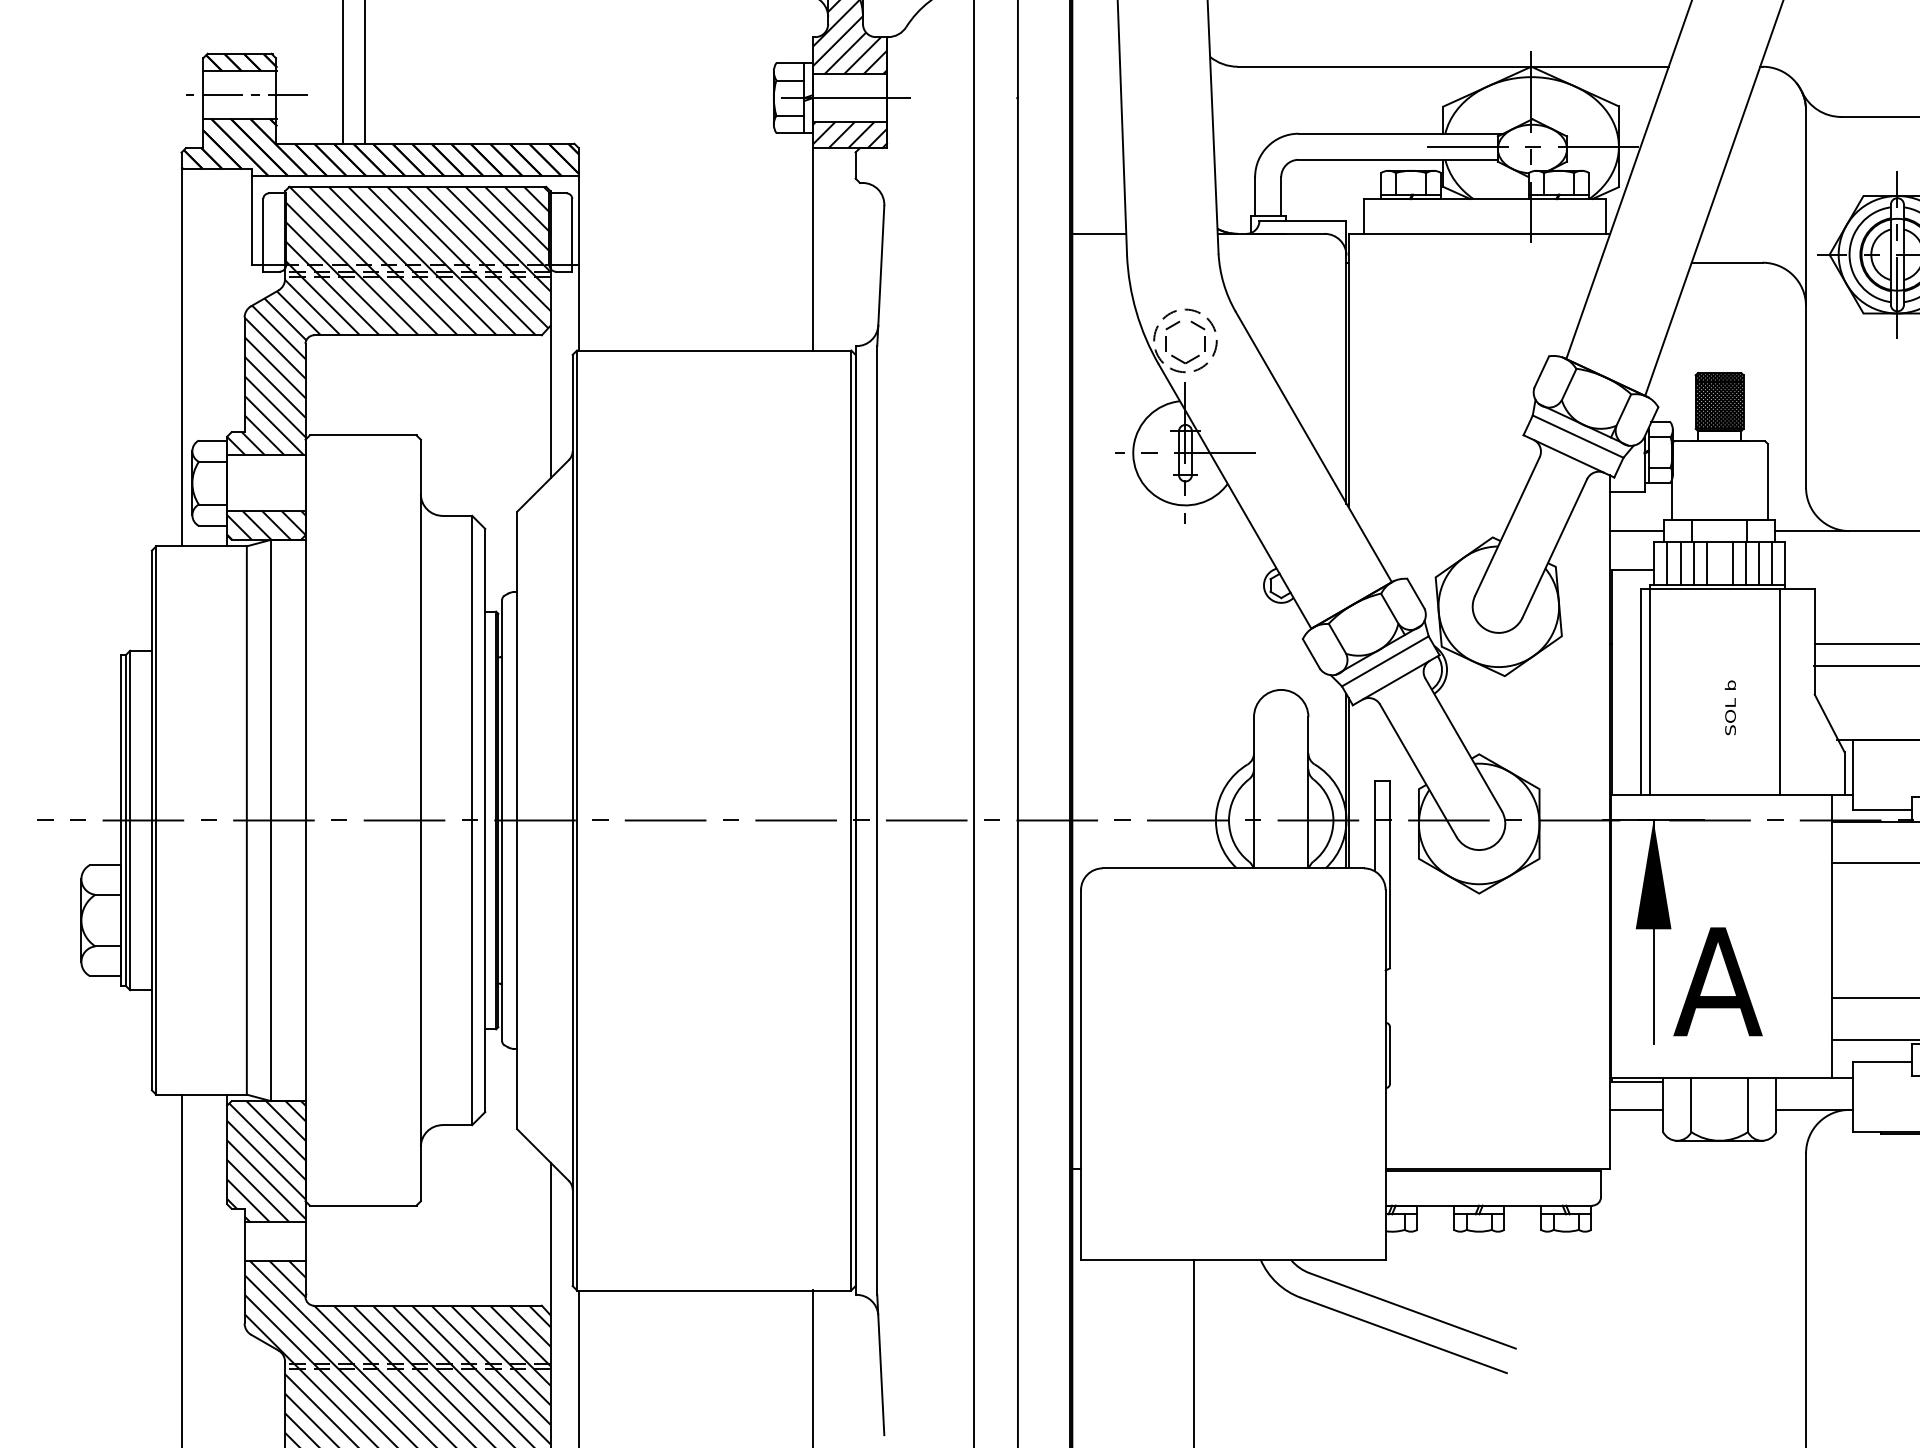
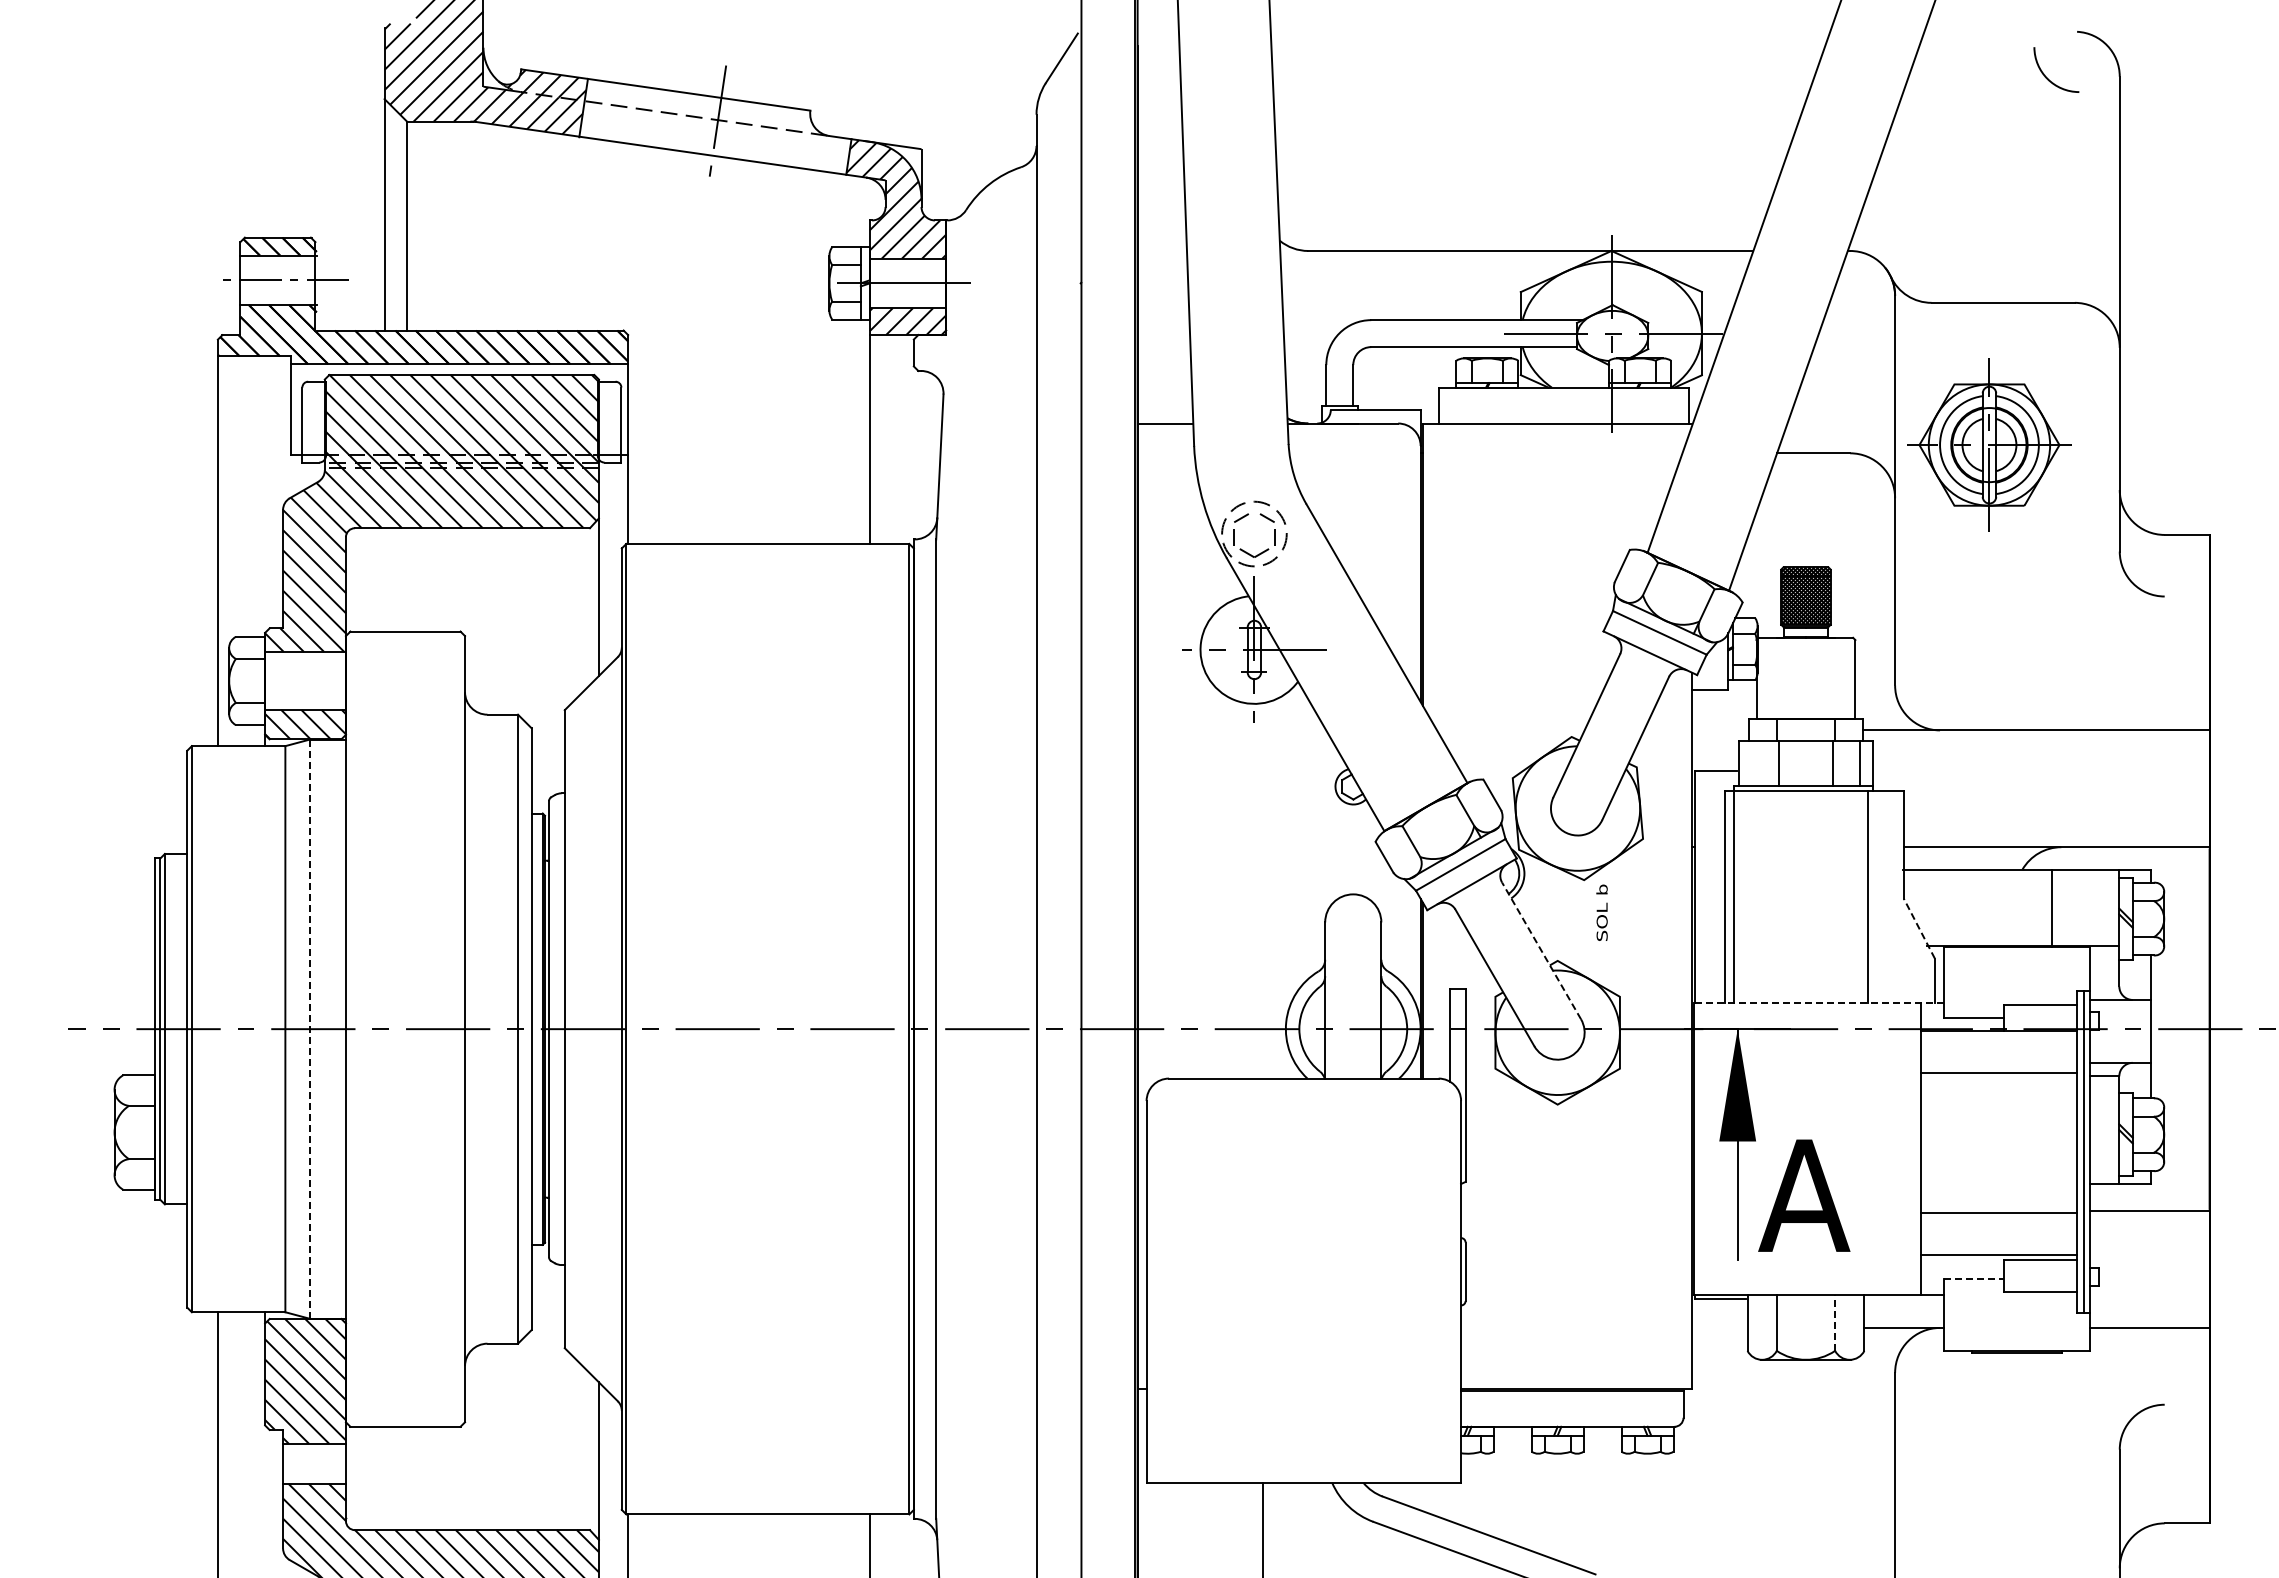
line: (1636, 531) -> (1720, 730), removed
line: (1667, 563) -> (1752, 763), removed
line: (1680, 563) -> (1765, 763), removed
line: (1706, 563) -> (1792, 763), removed
line: (1732, 563) -> (1819, 763), removed
line: (1758, 563) -> (1846, 763), removed
text: (1729, 707) -> (1601, 912), moved
line: (1829, 722) -> (1919, 928), solid -> dashed
line: (1463, 744) -> (1541, 950), solid -> dashed
line: (1731, 794) -> (1818, 1002), solid -> dashed
line: (271, 820) -> (310, 1029), solid -> dashed
line: (1882, 1061) -> (1974, 1278), solid -> dashed
line: (1748, 1104) -> (1835, 1322), solid -> dashed
line: (1635, 1109) -> (1719, 1327), removed

